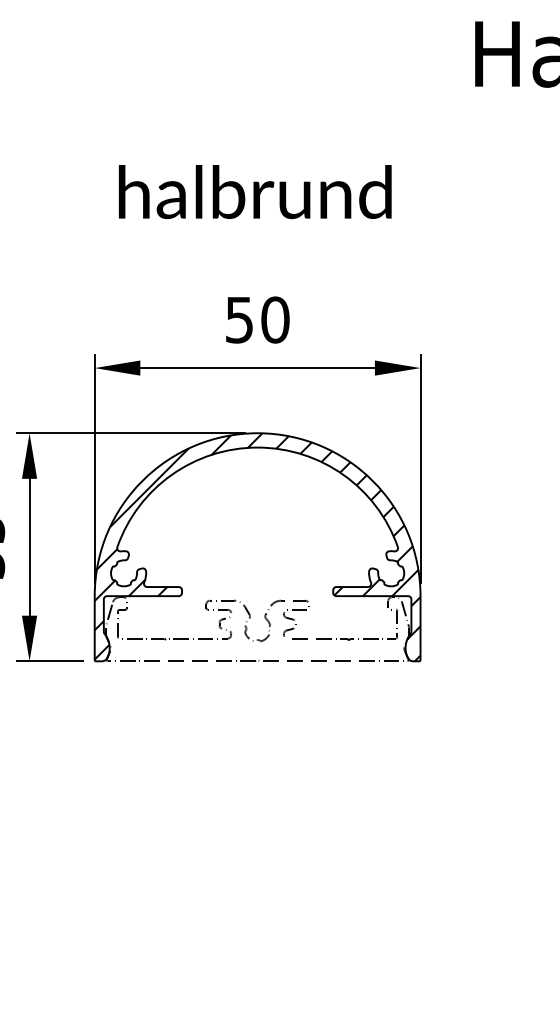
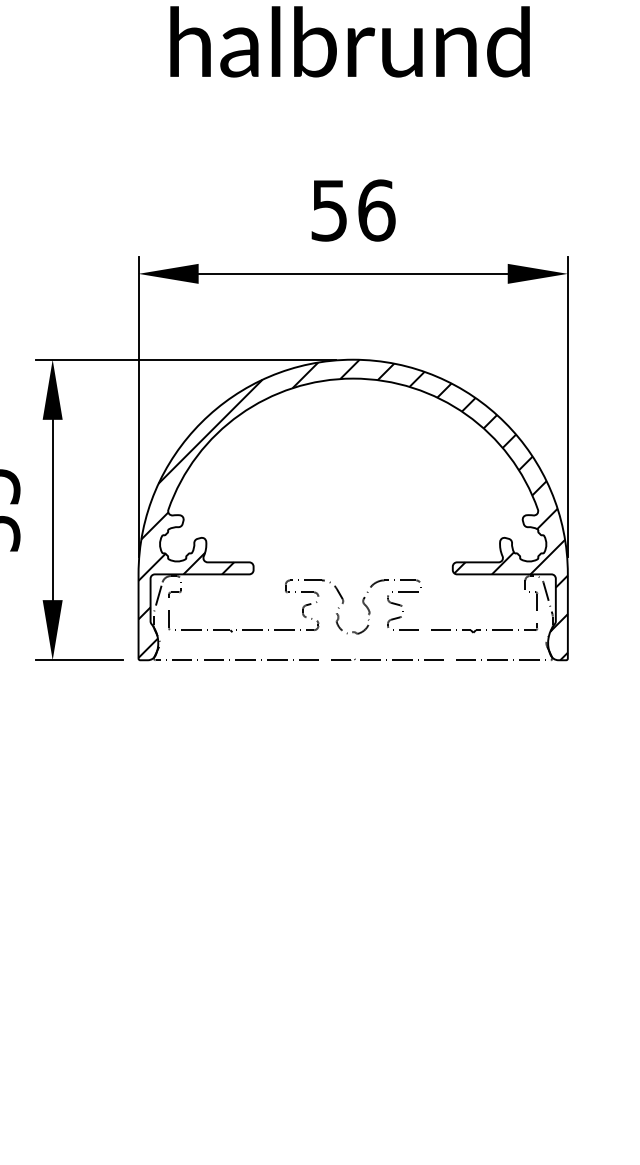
text: (275, 319) -> (376, 209), 50 -> 56

